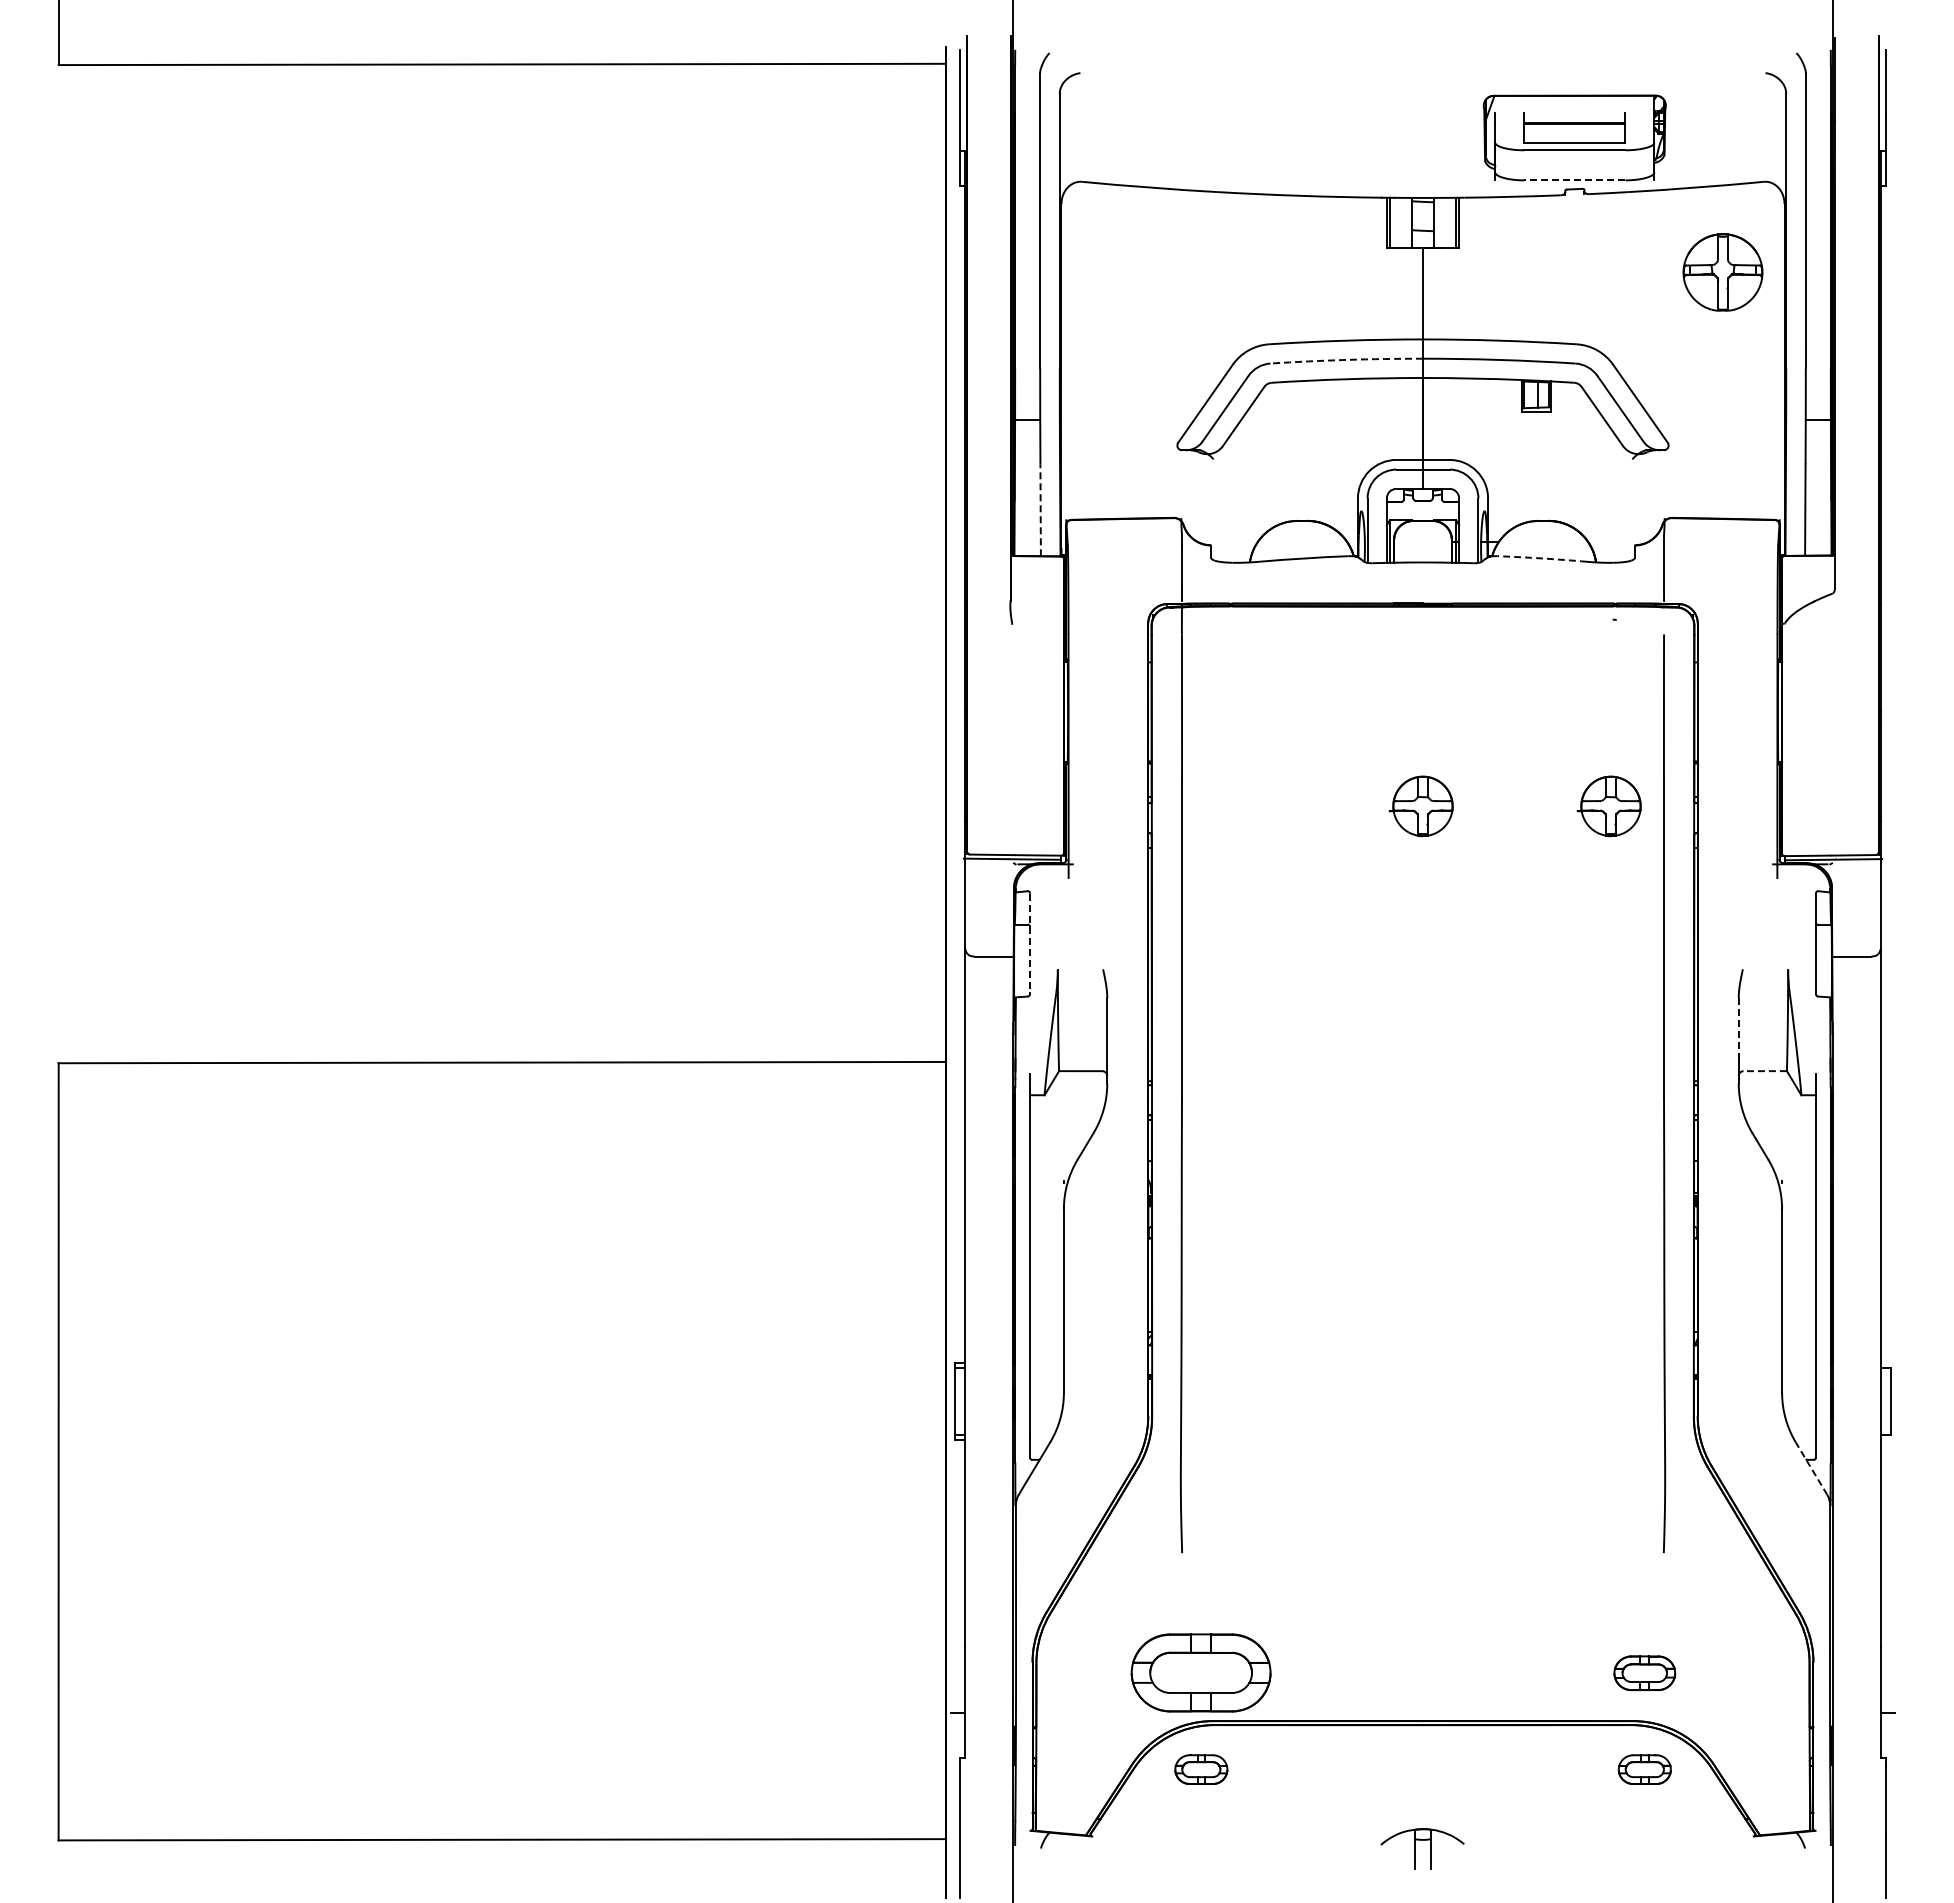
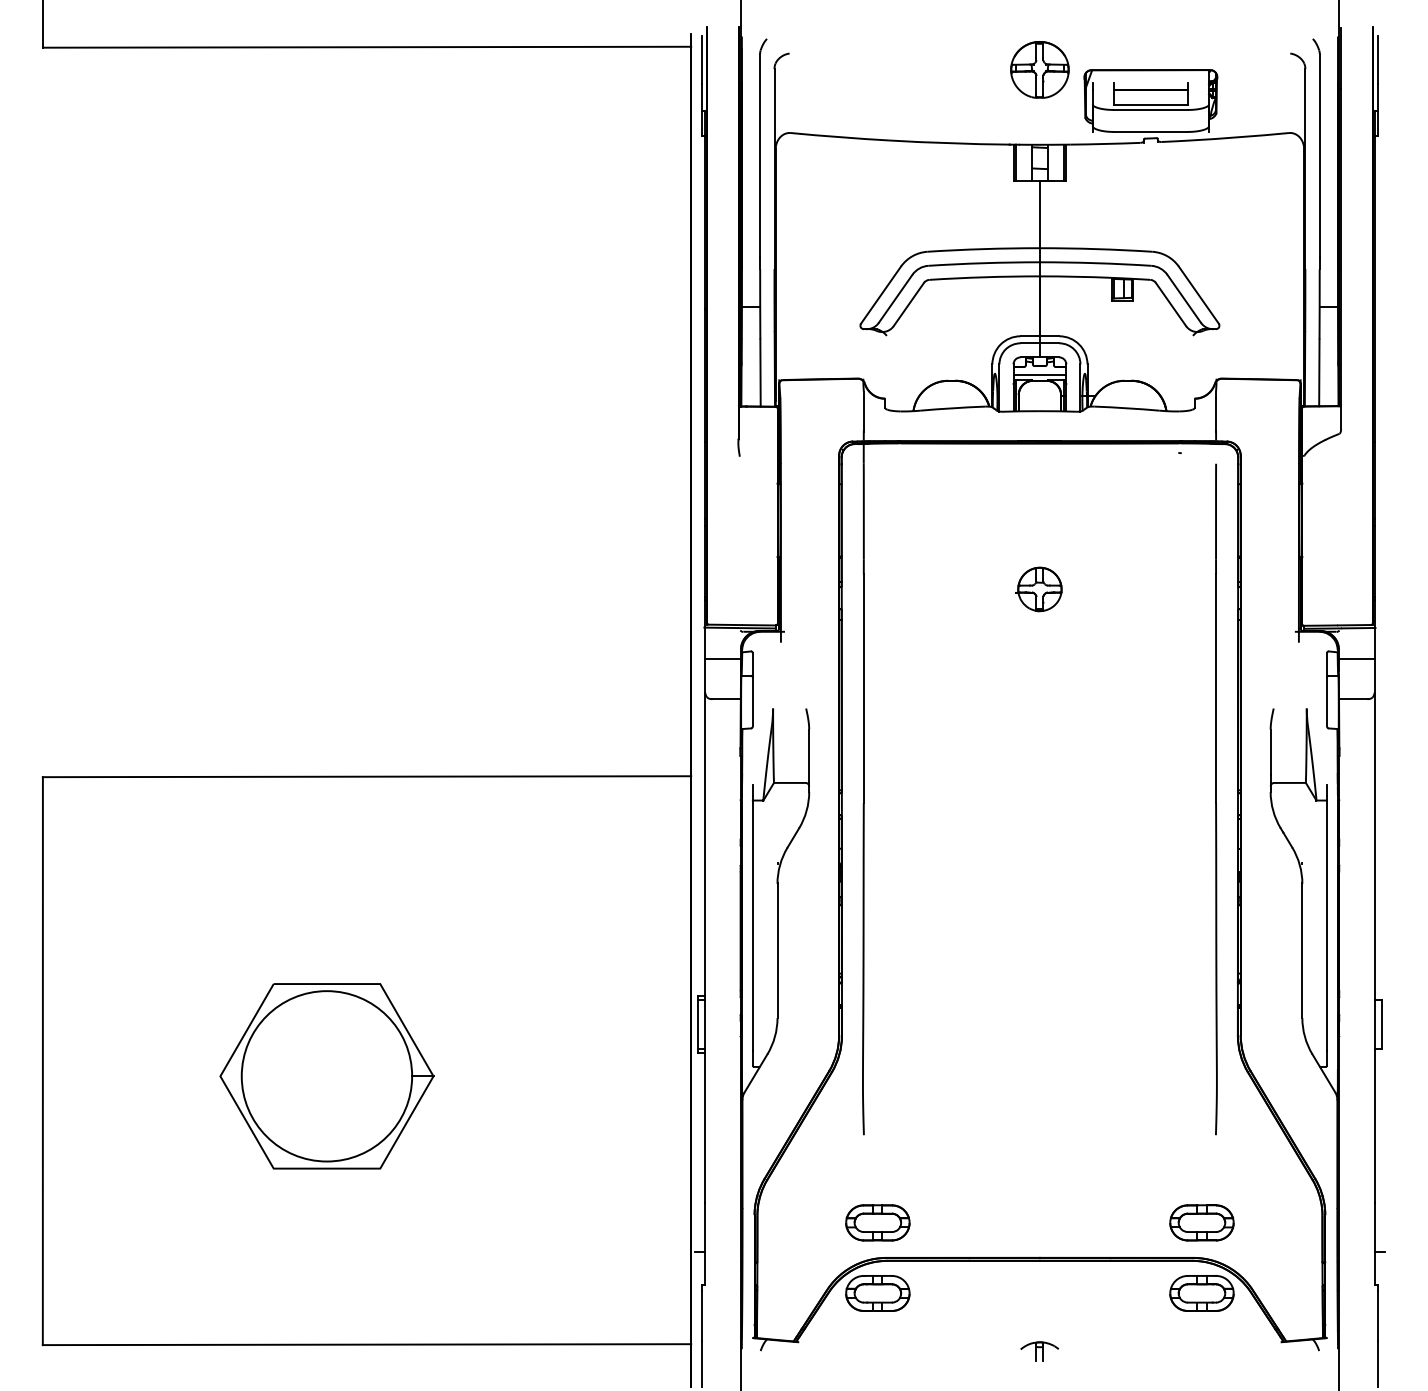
line: (1574, 180) -> (1150, 132), dashed -> solid
part: (1722, 272) -> (1039, 69), moved
arc: (1346, 359) -> (984, 262), dashed -> solid
line: (1040, 509) -> (760, 372), dashed -> solid
line: (1422, 512) -> (1039, 374), added
arc: (1542, 558) -> (1127, 408), dashed -> solid
part: (1608, 806) -> (1175, 589), removed
line: (989, 901) -> (723, 658), added
line: (1855, 901) -> (1356, 658), added
line: (1030, 943) -> (753, 689), dashed -> solid
line: (1738, 1028) -> (1270, 751), dashed -> solid
line: (1765, 1071) -> (1290, 783), dashed -> solid
line: (1811, 1468) -> (1323, 1073), dashed -> solid
part: (447, 1472) -> (327, 1076), added
part: (1201, 1673) -> (878, 1223), size x0.62
part: (1644, 1673) -> (1201, 1223), size x1.43
part: (1201, 1769) -> (878, 1293), size x1.67
part: (1644, 1769) -> (1201, 1293), size x1.67
part: (1422, 1848) -> (1039, 1351), size x0.62

